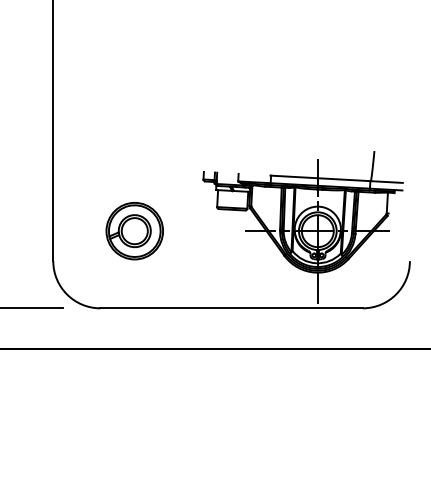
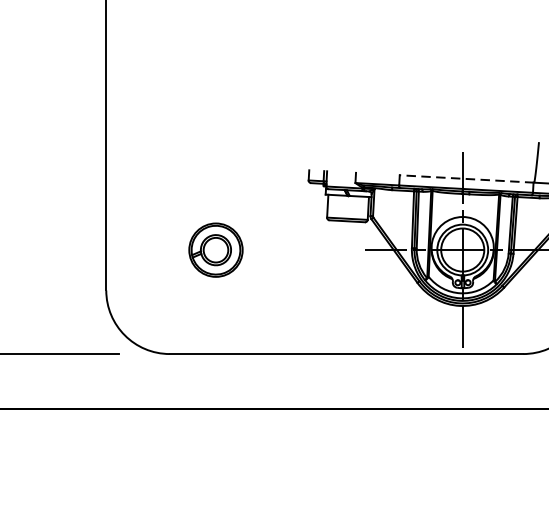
line: (320, 178) -> (466, 179), solid -> dashed
part: (134, 231) -> (215, 250), size x0.7

